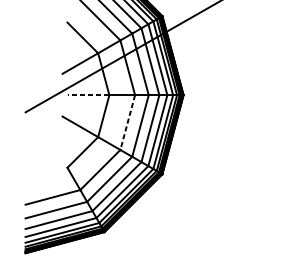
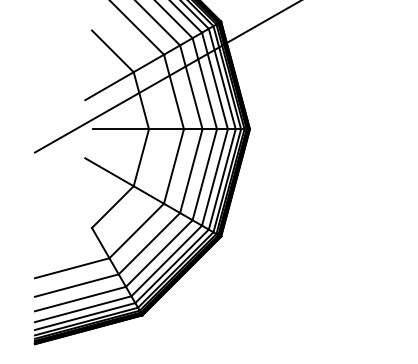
line: (89, 95) -> (121, 129), dashed -> solid
line: (127, 122) -> (173, 166), dashed -> solid

